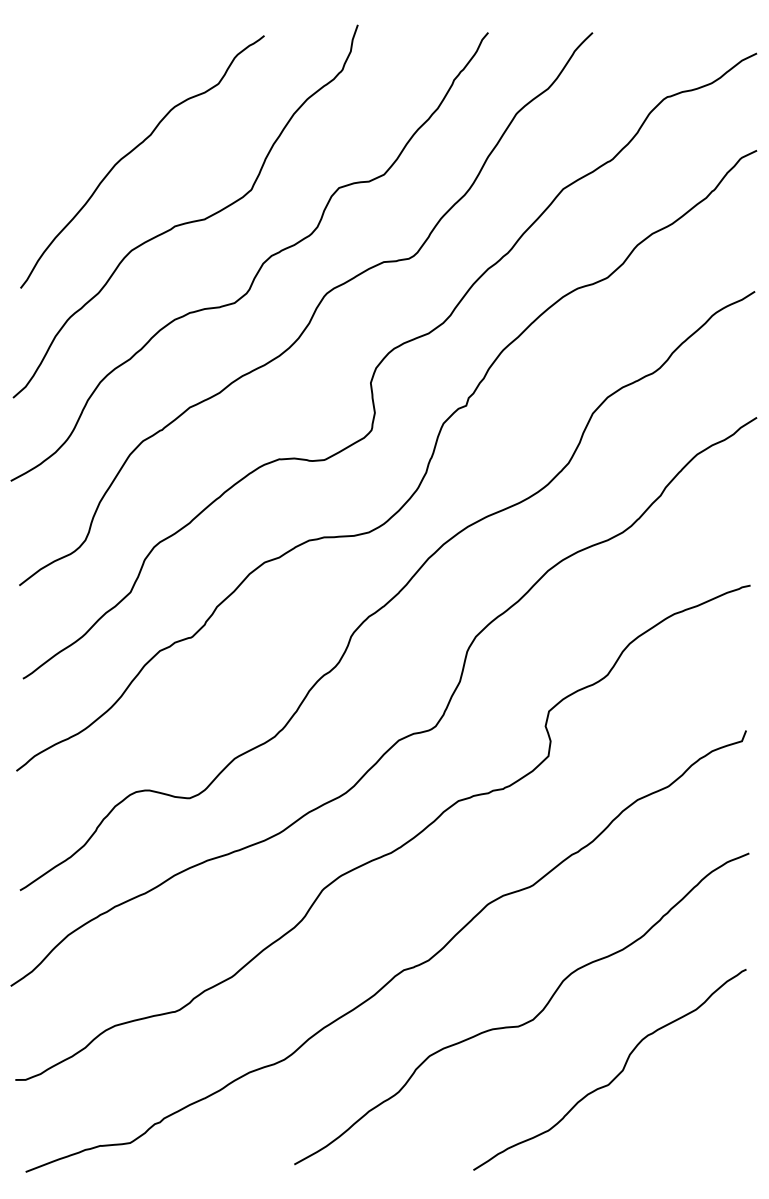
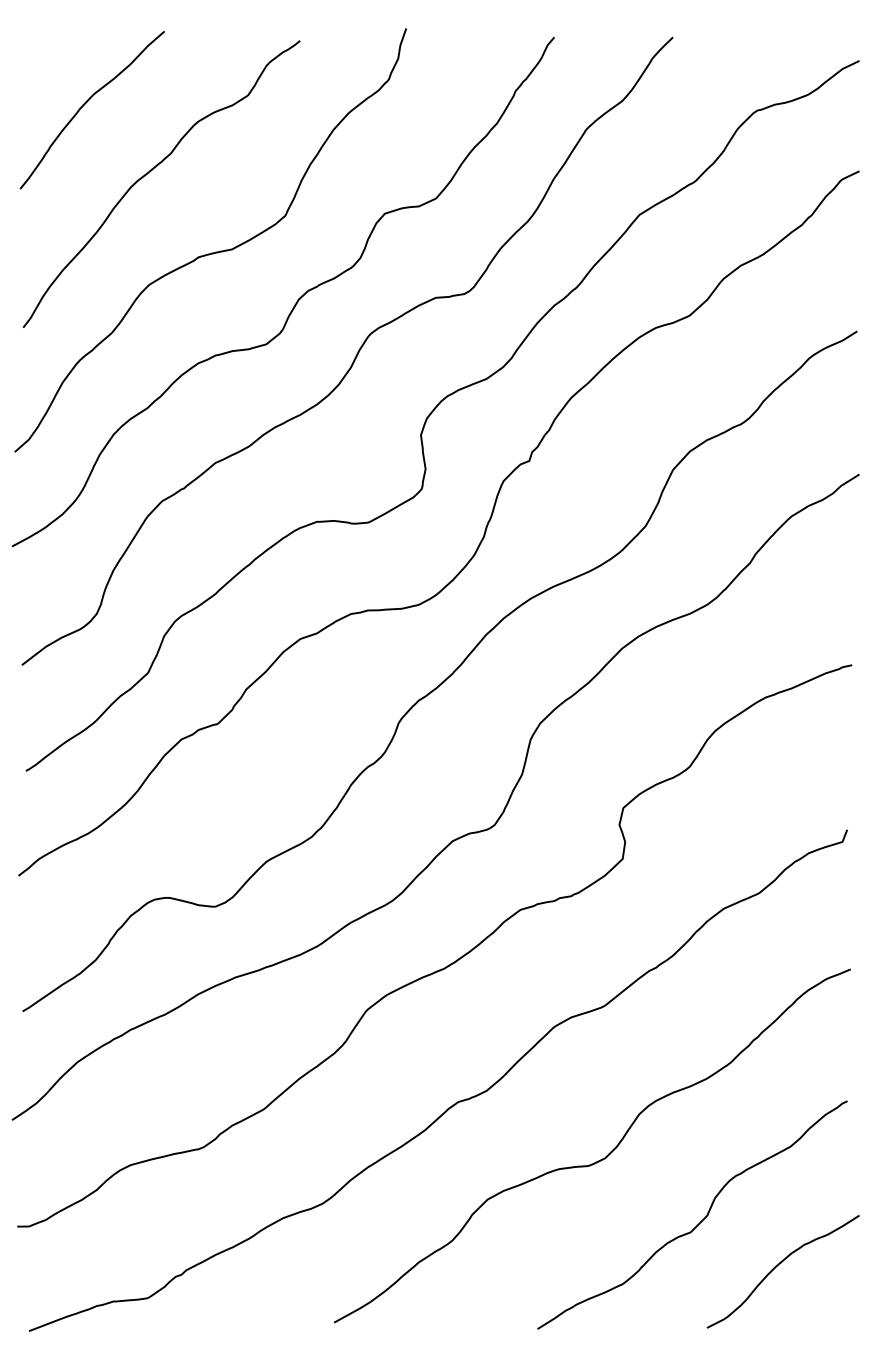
curve: (75, 91) -> (85, 104), added
curve: (684, 1115) -> (777, 1266), added

